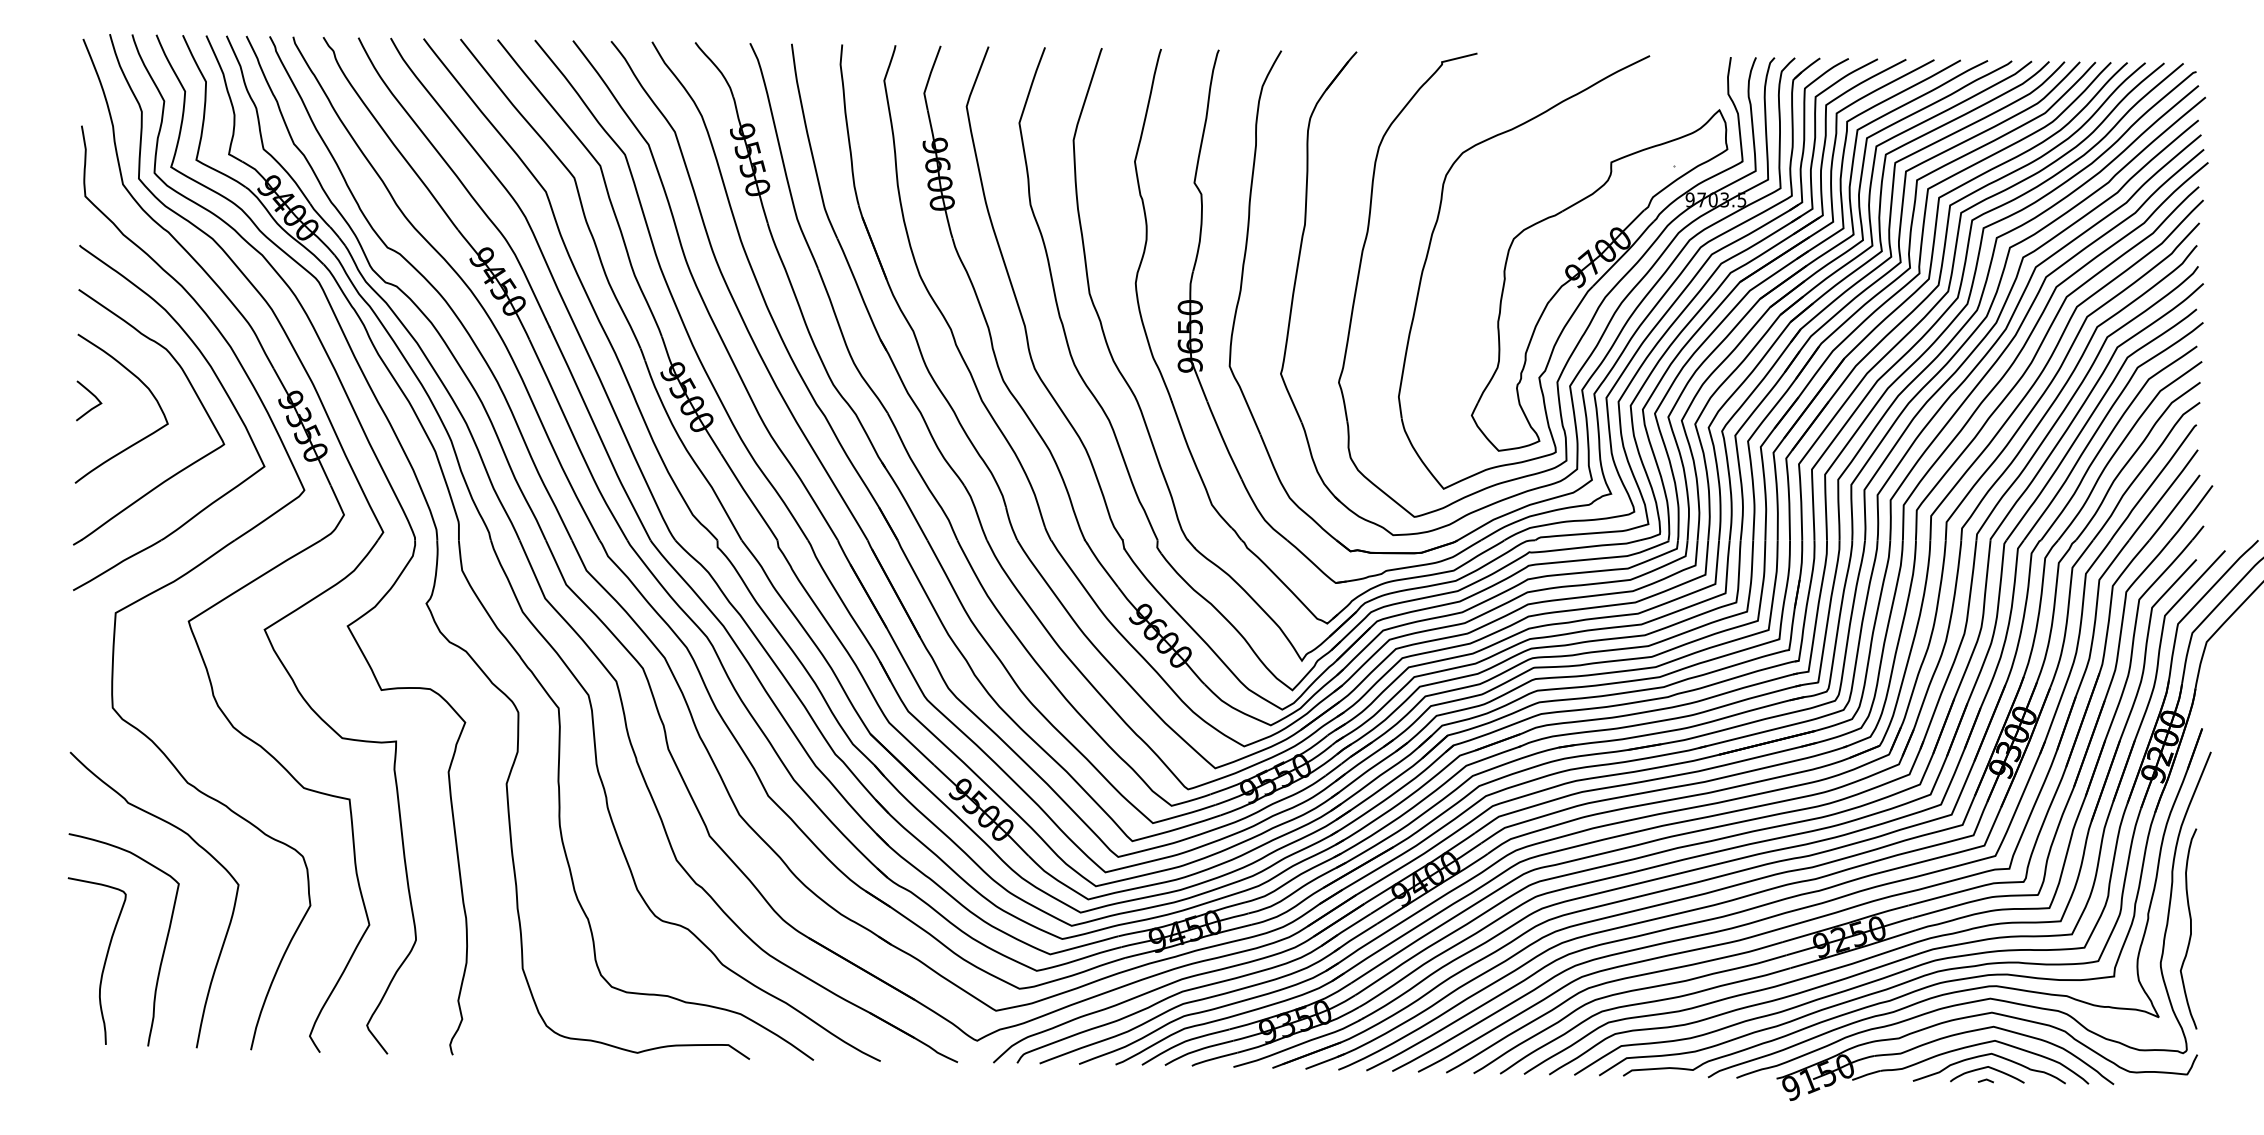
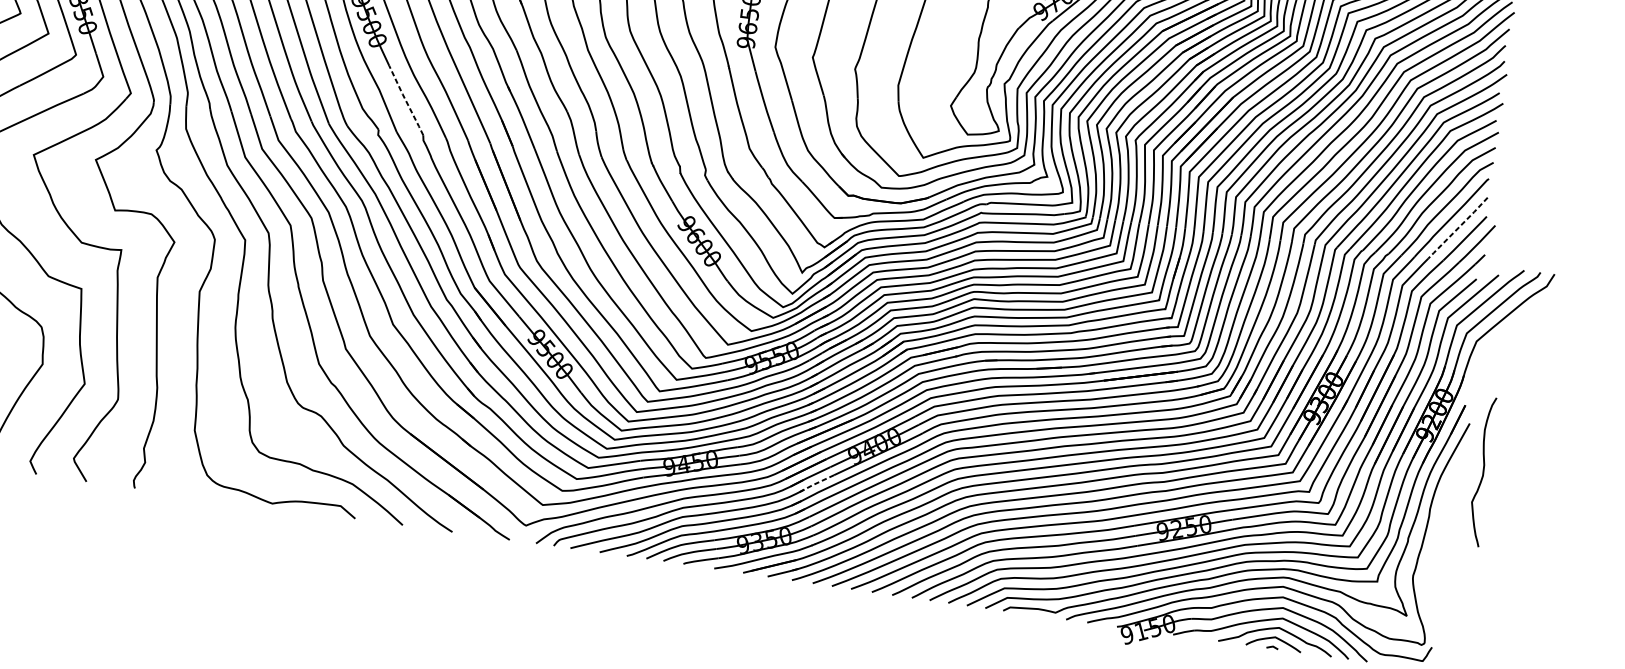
line: (2163, 495) -> (1457, 228), solid -> dashed
line: (748, 497) -> (405, 100), solid -> dashed
curve: (2190, 928) -> (1483, 471), moved
line: (1353, 938) -> (815, 483), solid -> dashed

